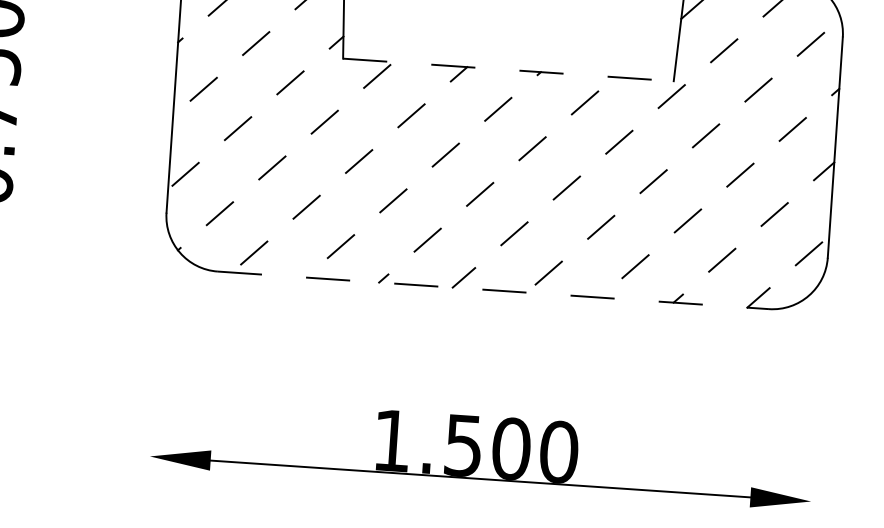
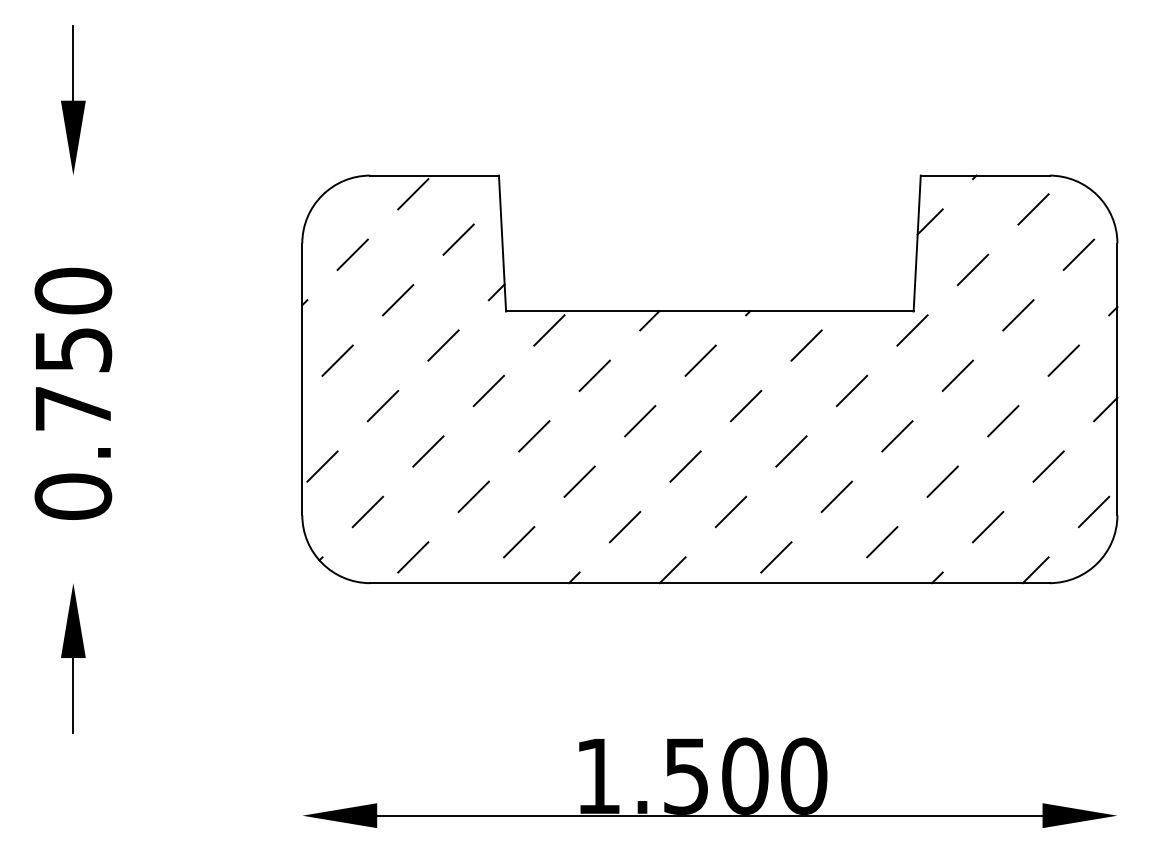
line: (508, 69) -> (709, 311), dashed -> solid
line: (493, 290) -> (709, 583), dashed -> solid

